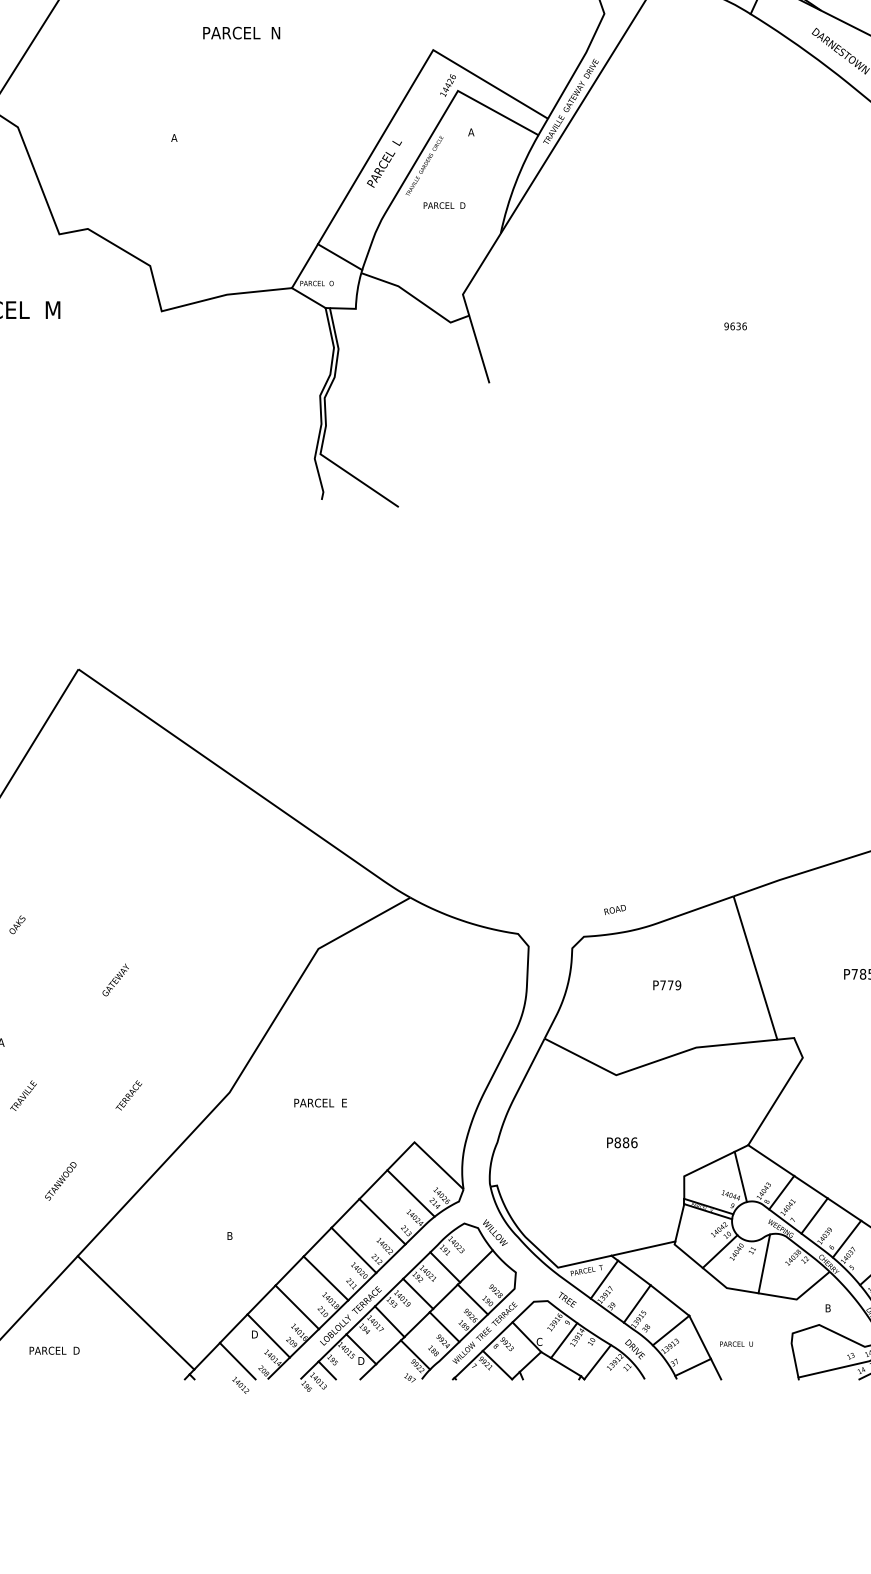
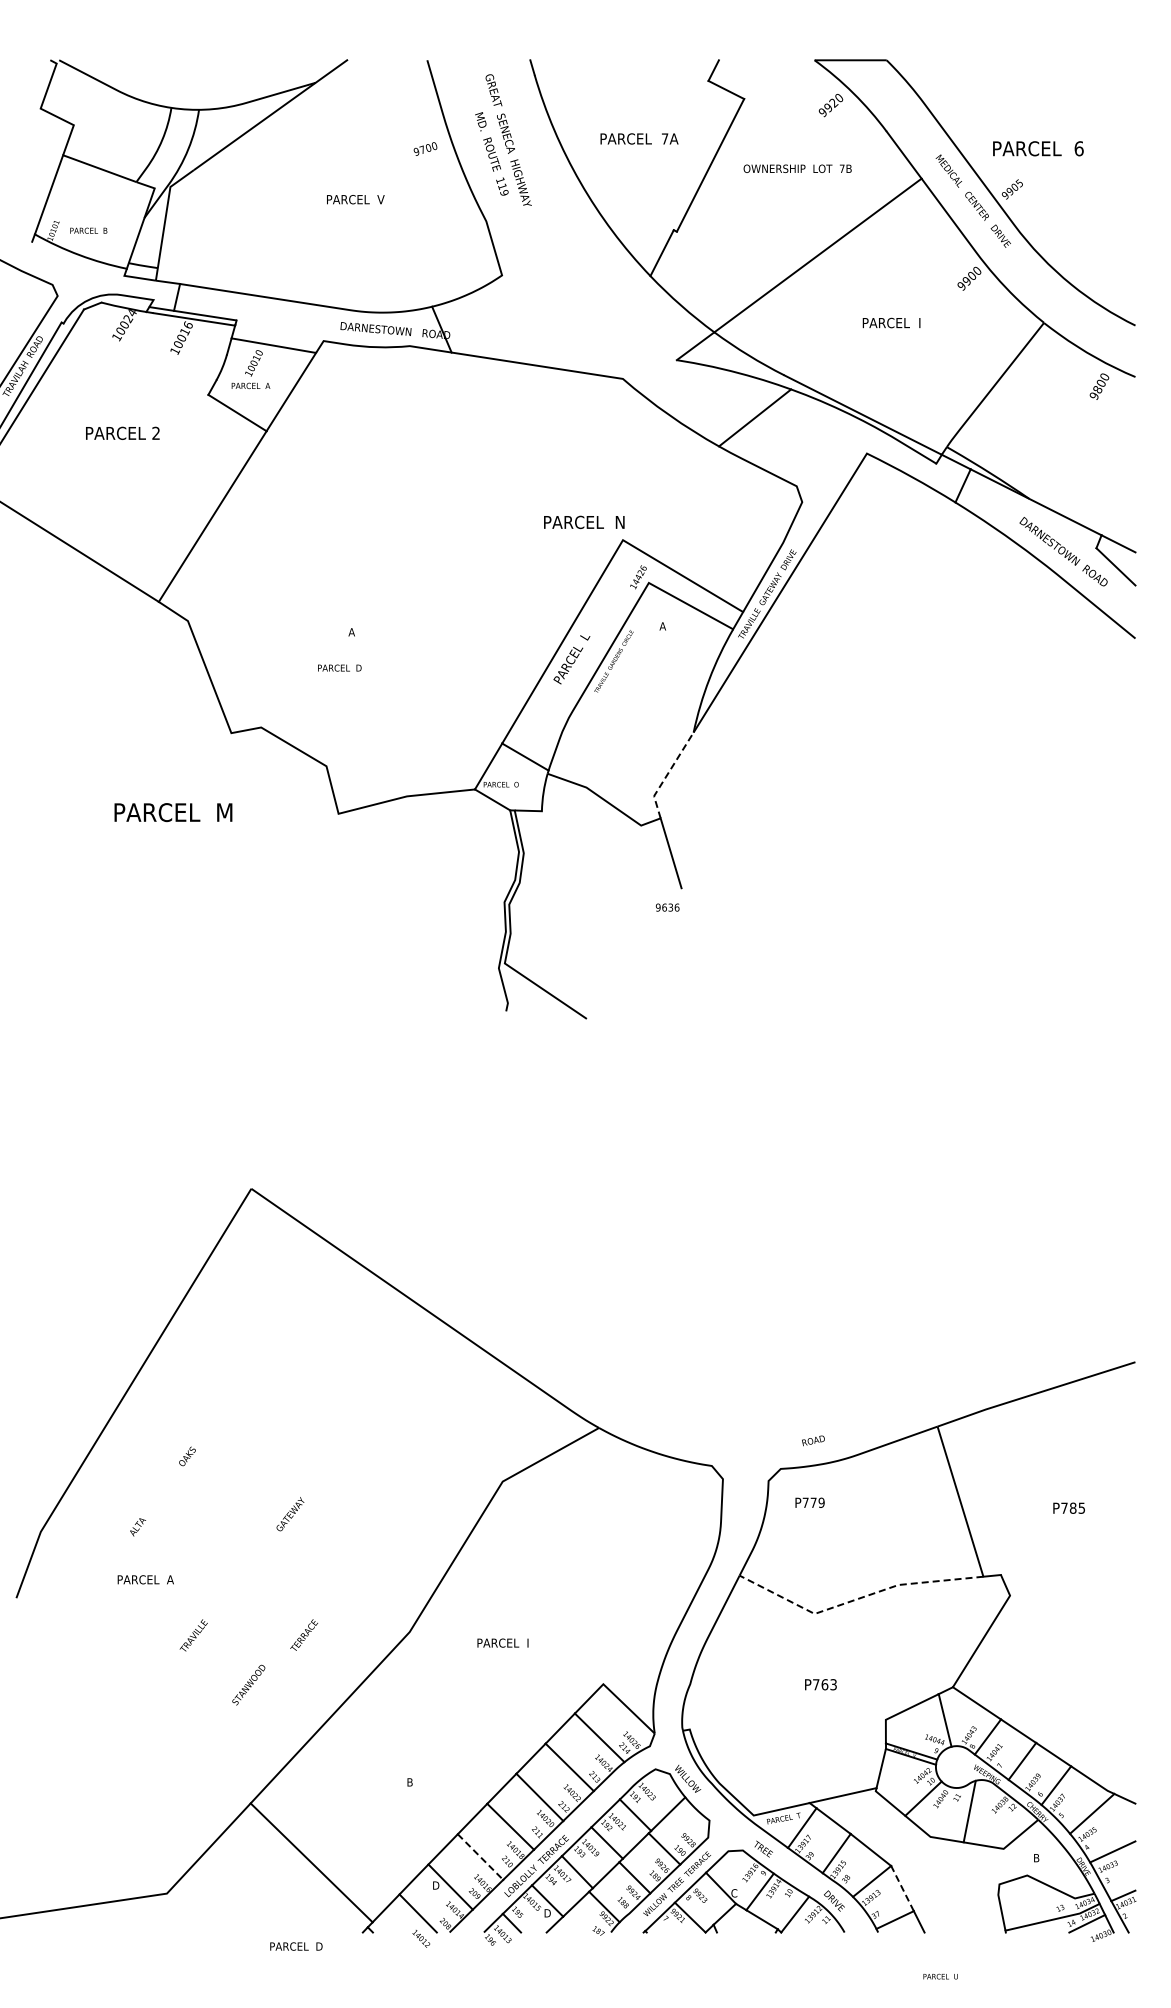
text: (241, 32) -> (584, 521), moved
text: (444, 205) -> (339, 667), moved
line: (475, 273) -> (667, 774), solid -> dashed
text: (735, 326) -> (667, 907), moved
text: (666, 985) -> (809, 1502), moved
line: (657, 1061) -> (857, 1599), solid -> dashed
text: (344, 1102) -> (530, 1642), PARCEL  E -> PARCEL  I
text: (625, 1142) -> (824, 1684), P886 -> P763
text: (60, 1180) -> (248, 1684), moved
line: (297, 1307) -> (480, 1857), solid -> dashed
line: (700, 1337) -> (902, 1888), solid -> dashed
text: (736, 1344) -> (940, 1976), moved
text: (54, 1350) -> (296, 1946), moved

